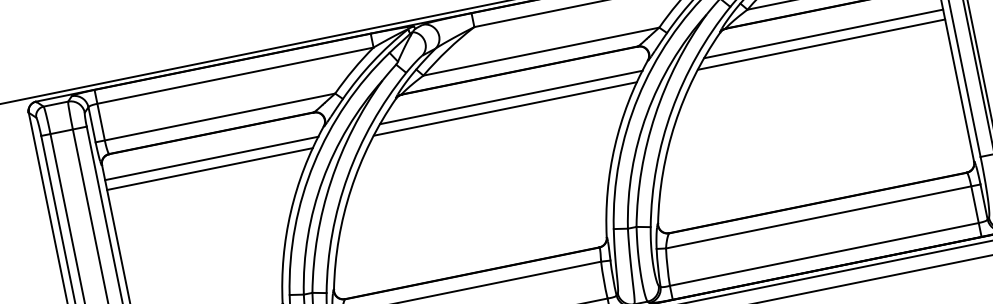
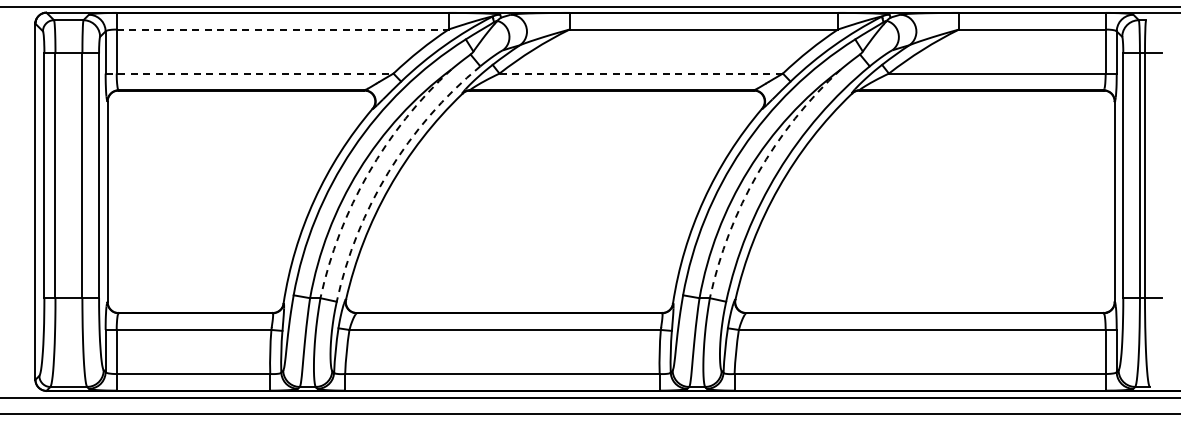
line: (823, 34) -> (970, 119), removed
line: (821, 44) -> (965, 131), removed
line: (541, 51) -> (641, 73), solid -> dashed
line: (235, 75) -> (282, 29), solid -> dashed
line: (511, 97) -> (595, 119), removed
line: (505, 109) -> (586, 131), removed
arc: (655, 115) -> (757, 173), solid -> dashed
line: (215, 117) -> (249, 73), solid -> dashed
line: (211, 158) -> (235, 119), removed
line: (209, 169) -> (230, 131), removed
arc: (347, 175) -> (388, 171), solid -> dashed
arc: (331, 180) -> (368, 173), solid -> dashed

